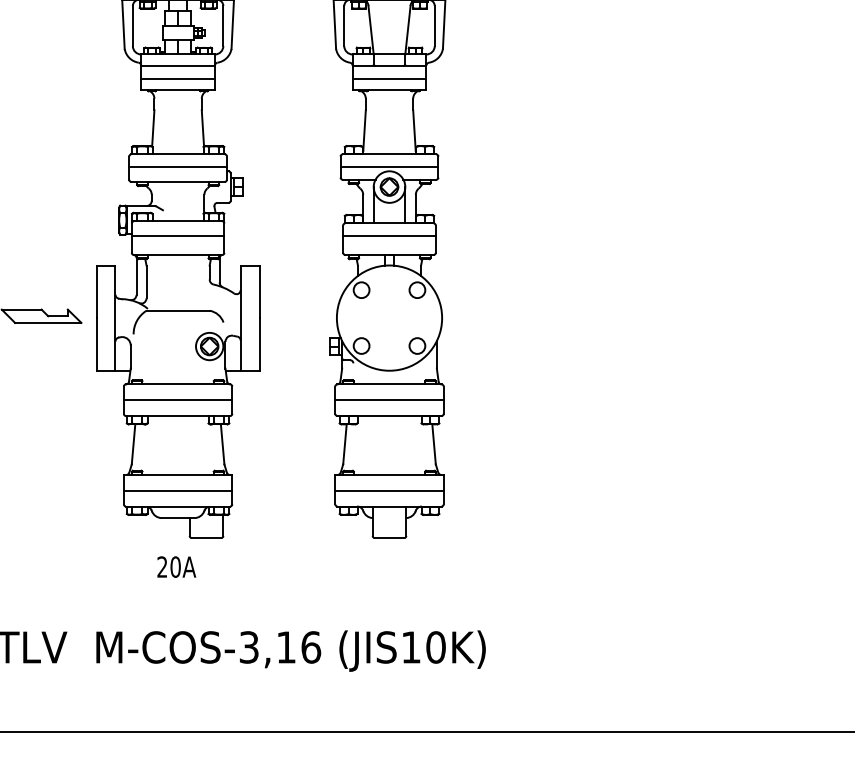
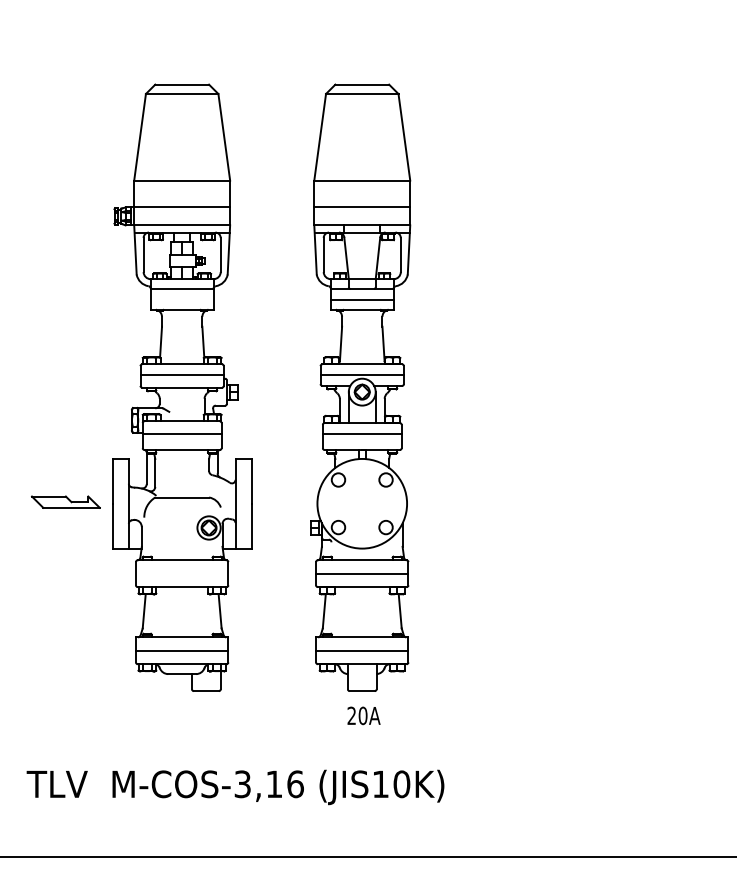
line: (177, 78) -> (181, 299), removed
line: (178, 399) -> (182, 573), removed
text: (176, 566) -> (363, 715), moved

